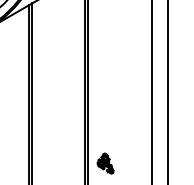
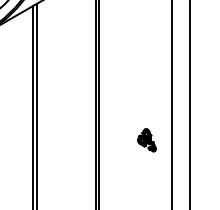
part: (105, 163) -> (146, 140), moved

